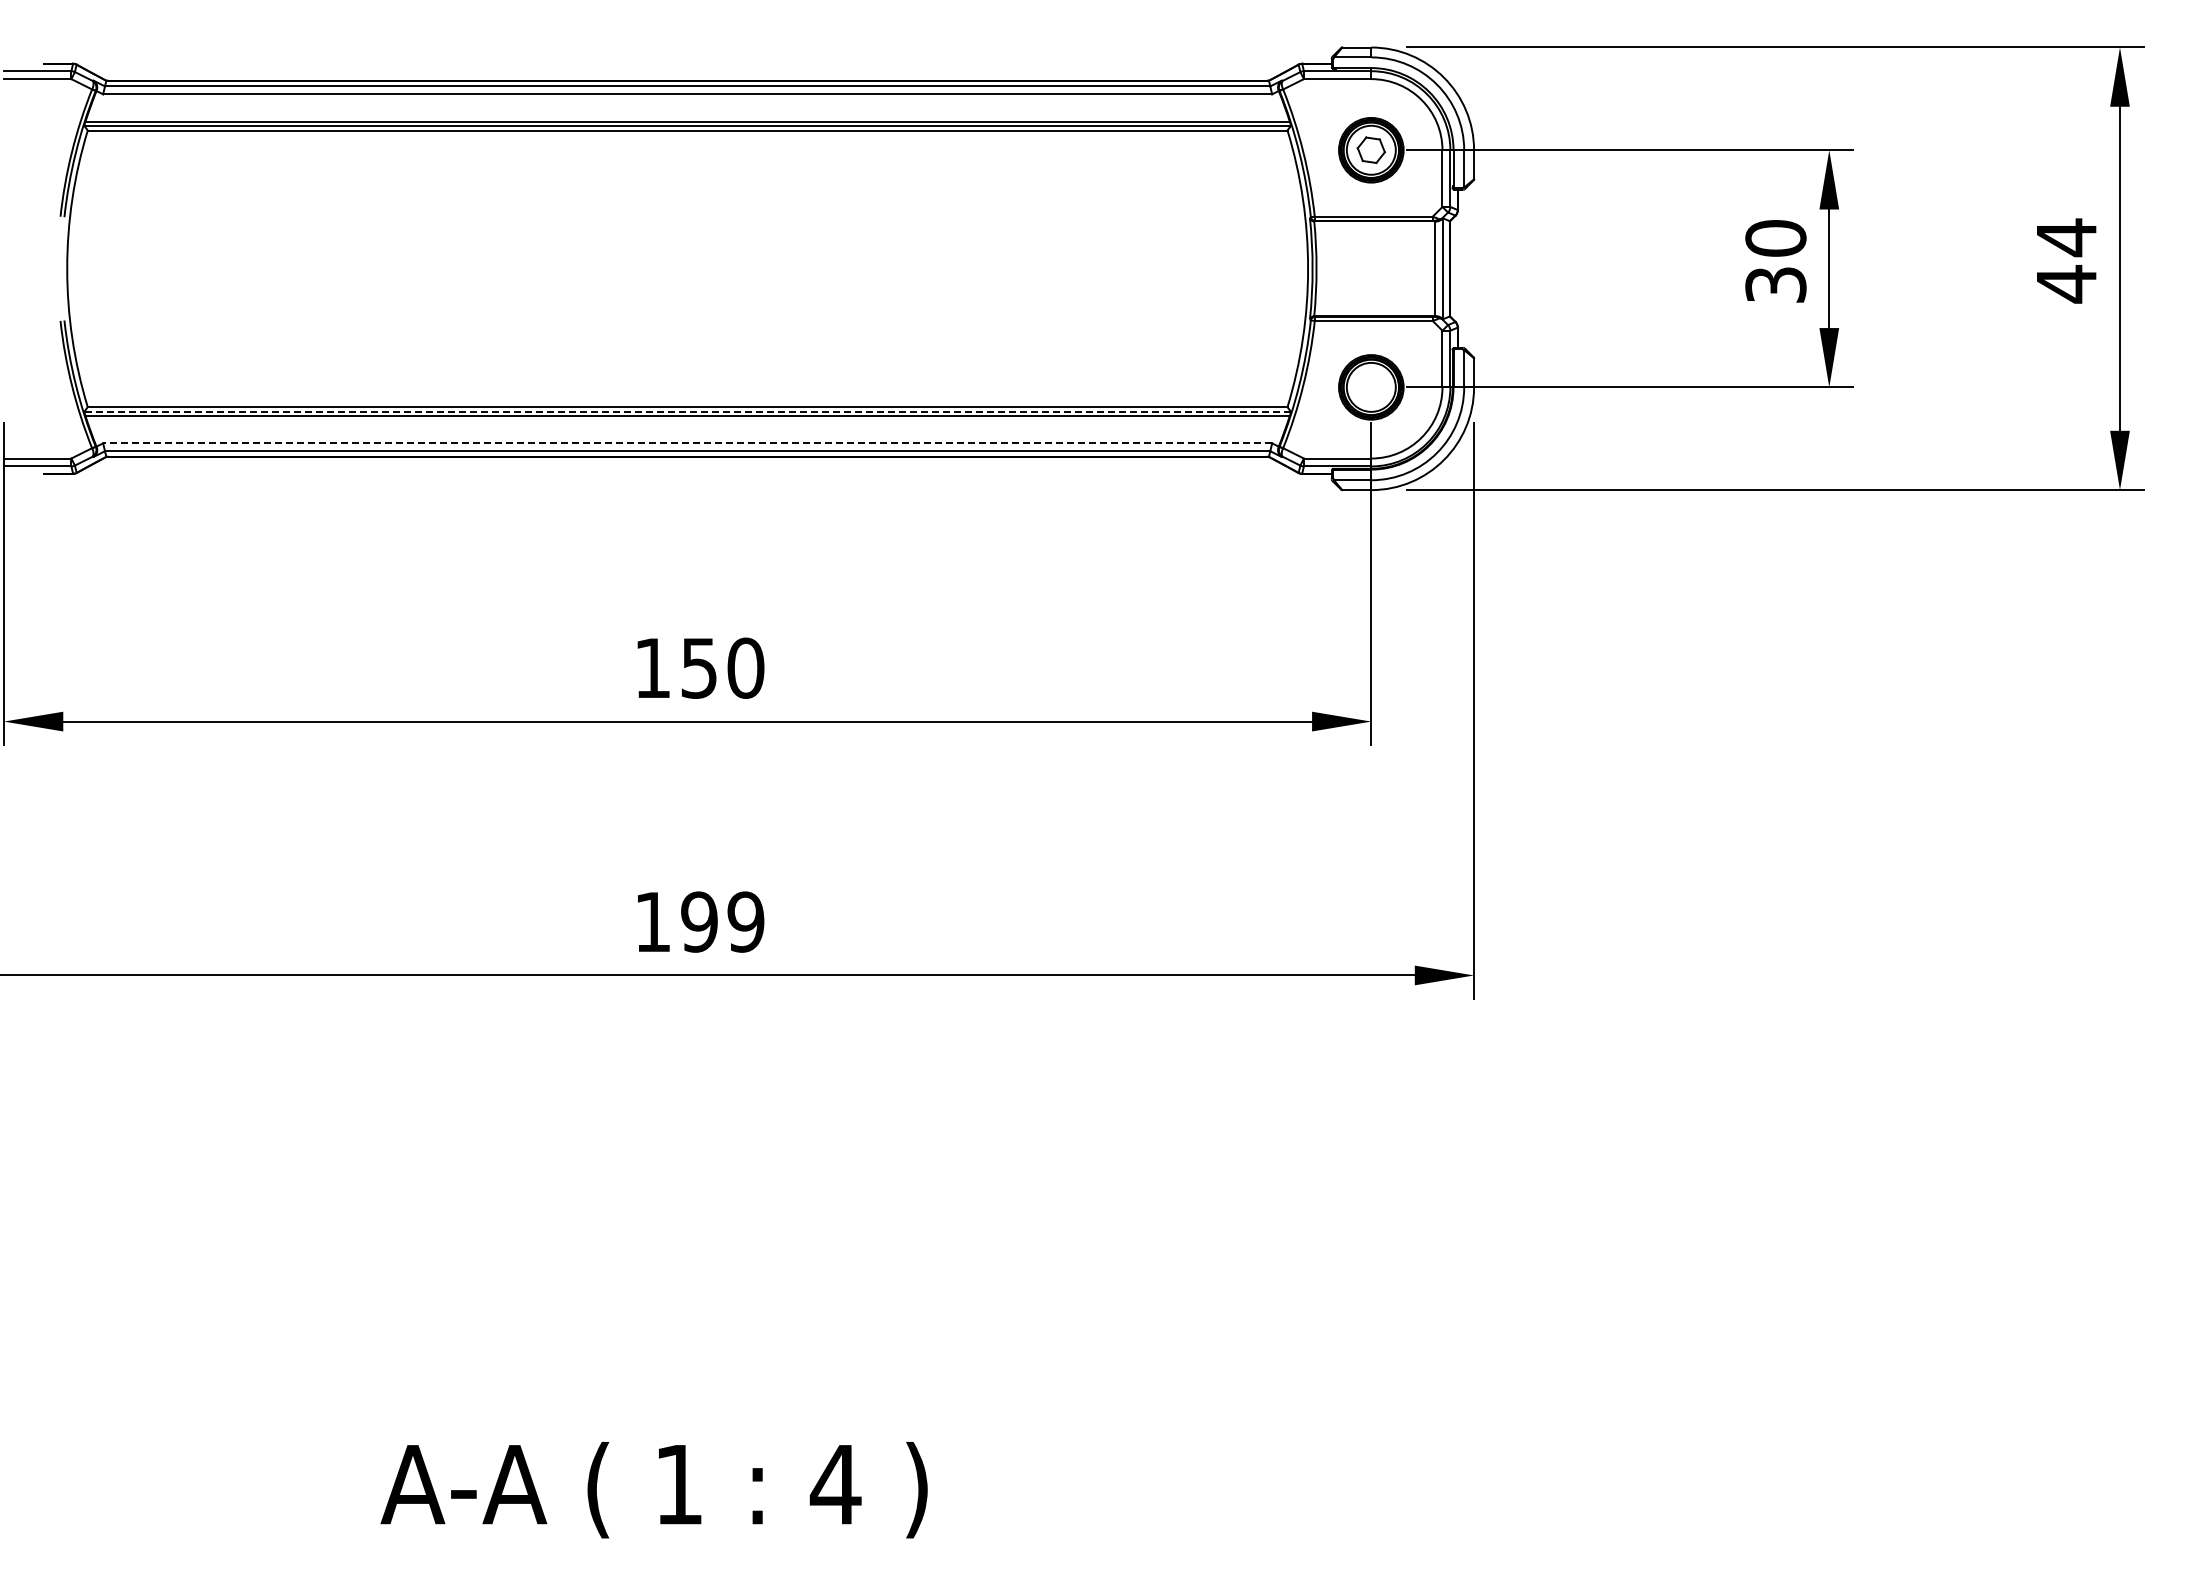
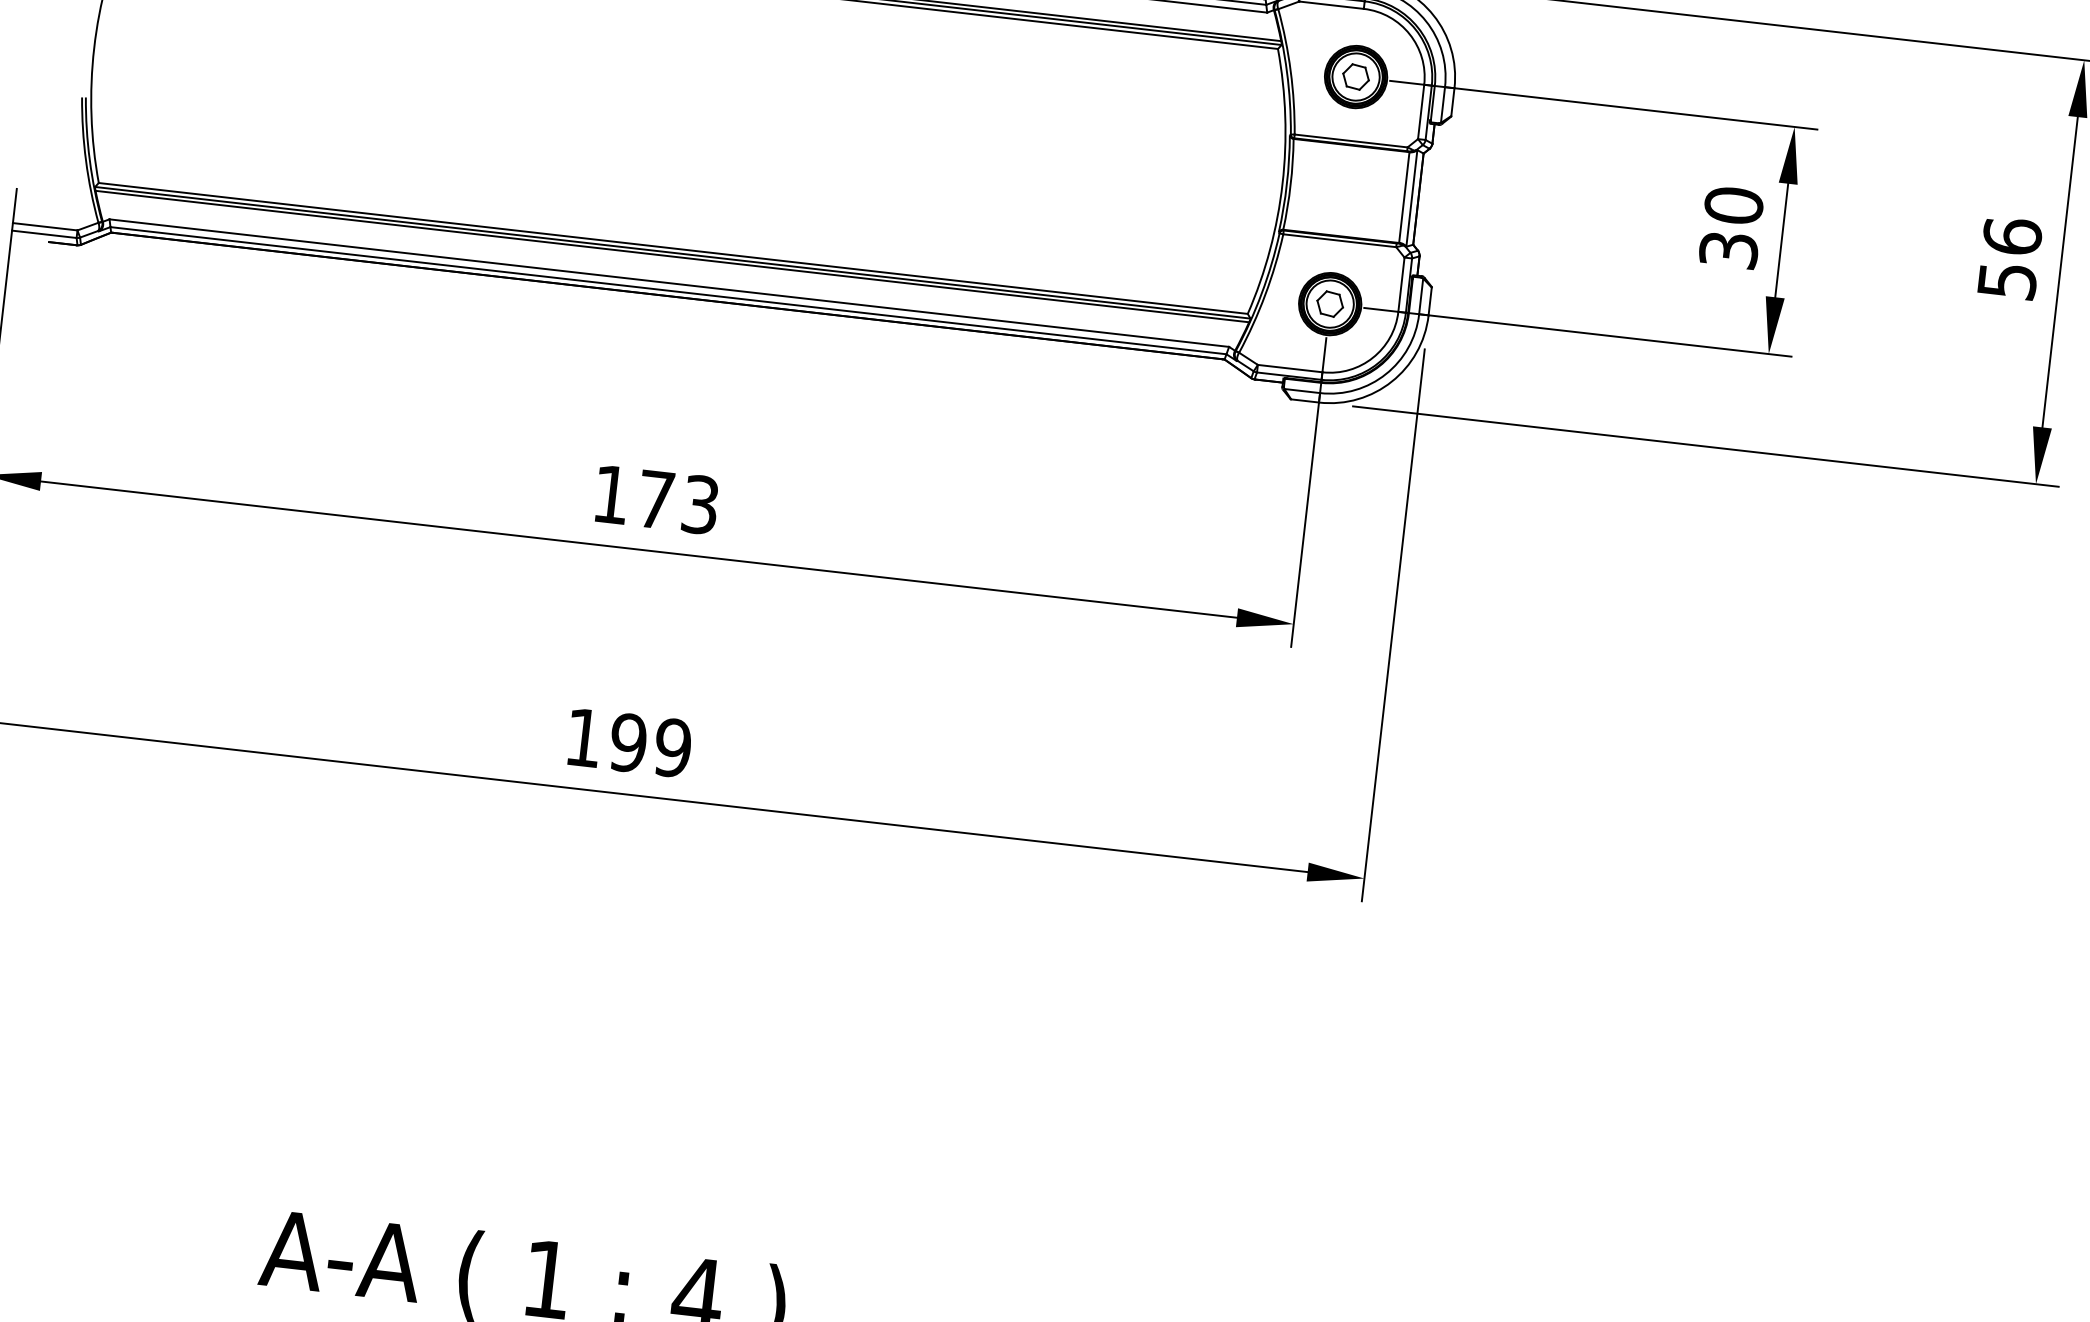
text: (2066, 260) -> (2009, 258), 44 -> 56
part: (1370, 387) -> (1329, 304), added
line: (687, 411) -> (672, 252), dashed -> solid
line: (687, 443) -> (669, 283), dashed -> solid
text: (723, 667) -> (679, 501), 150 -> 173

